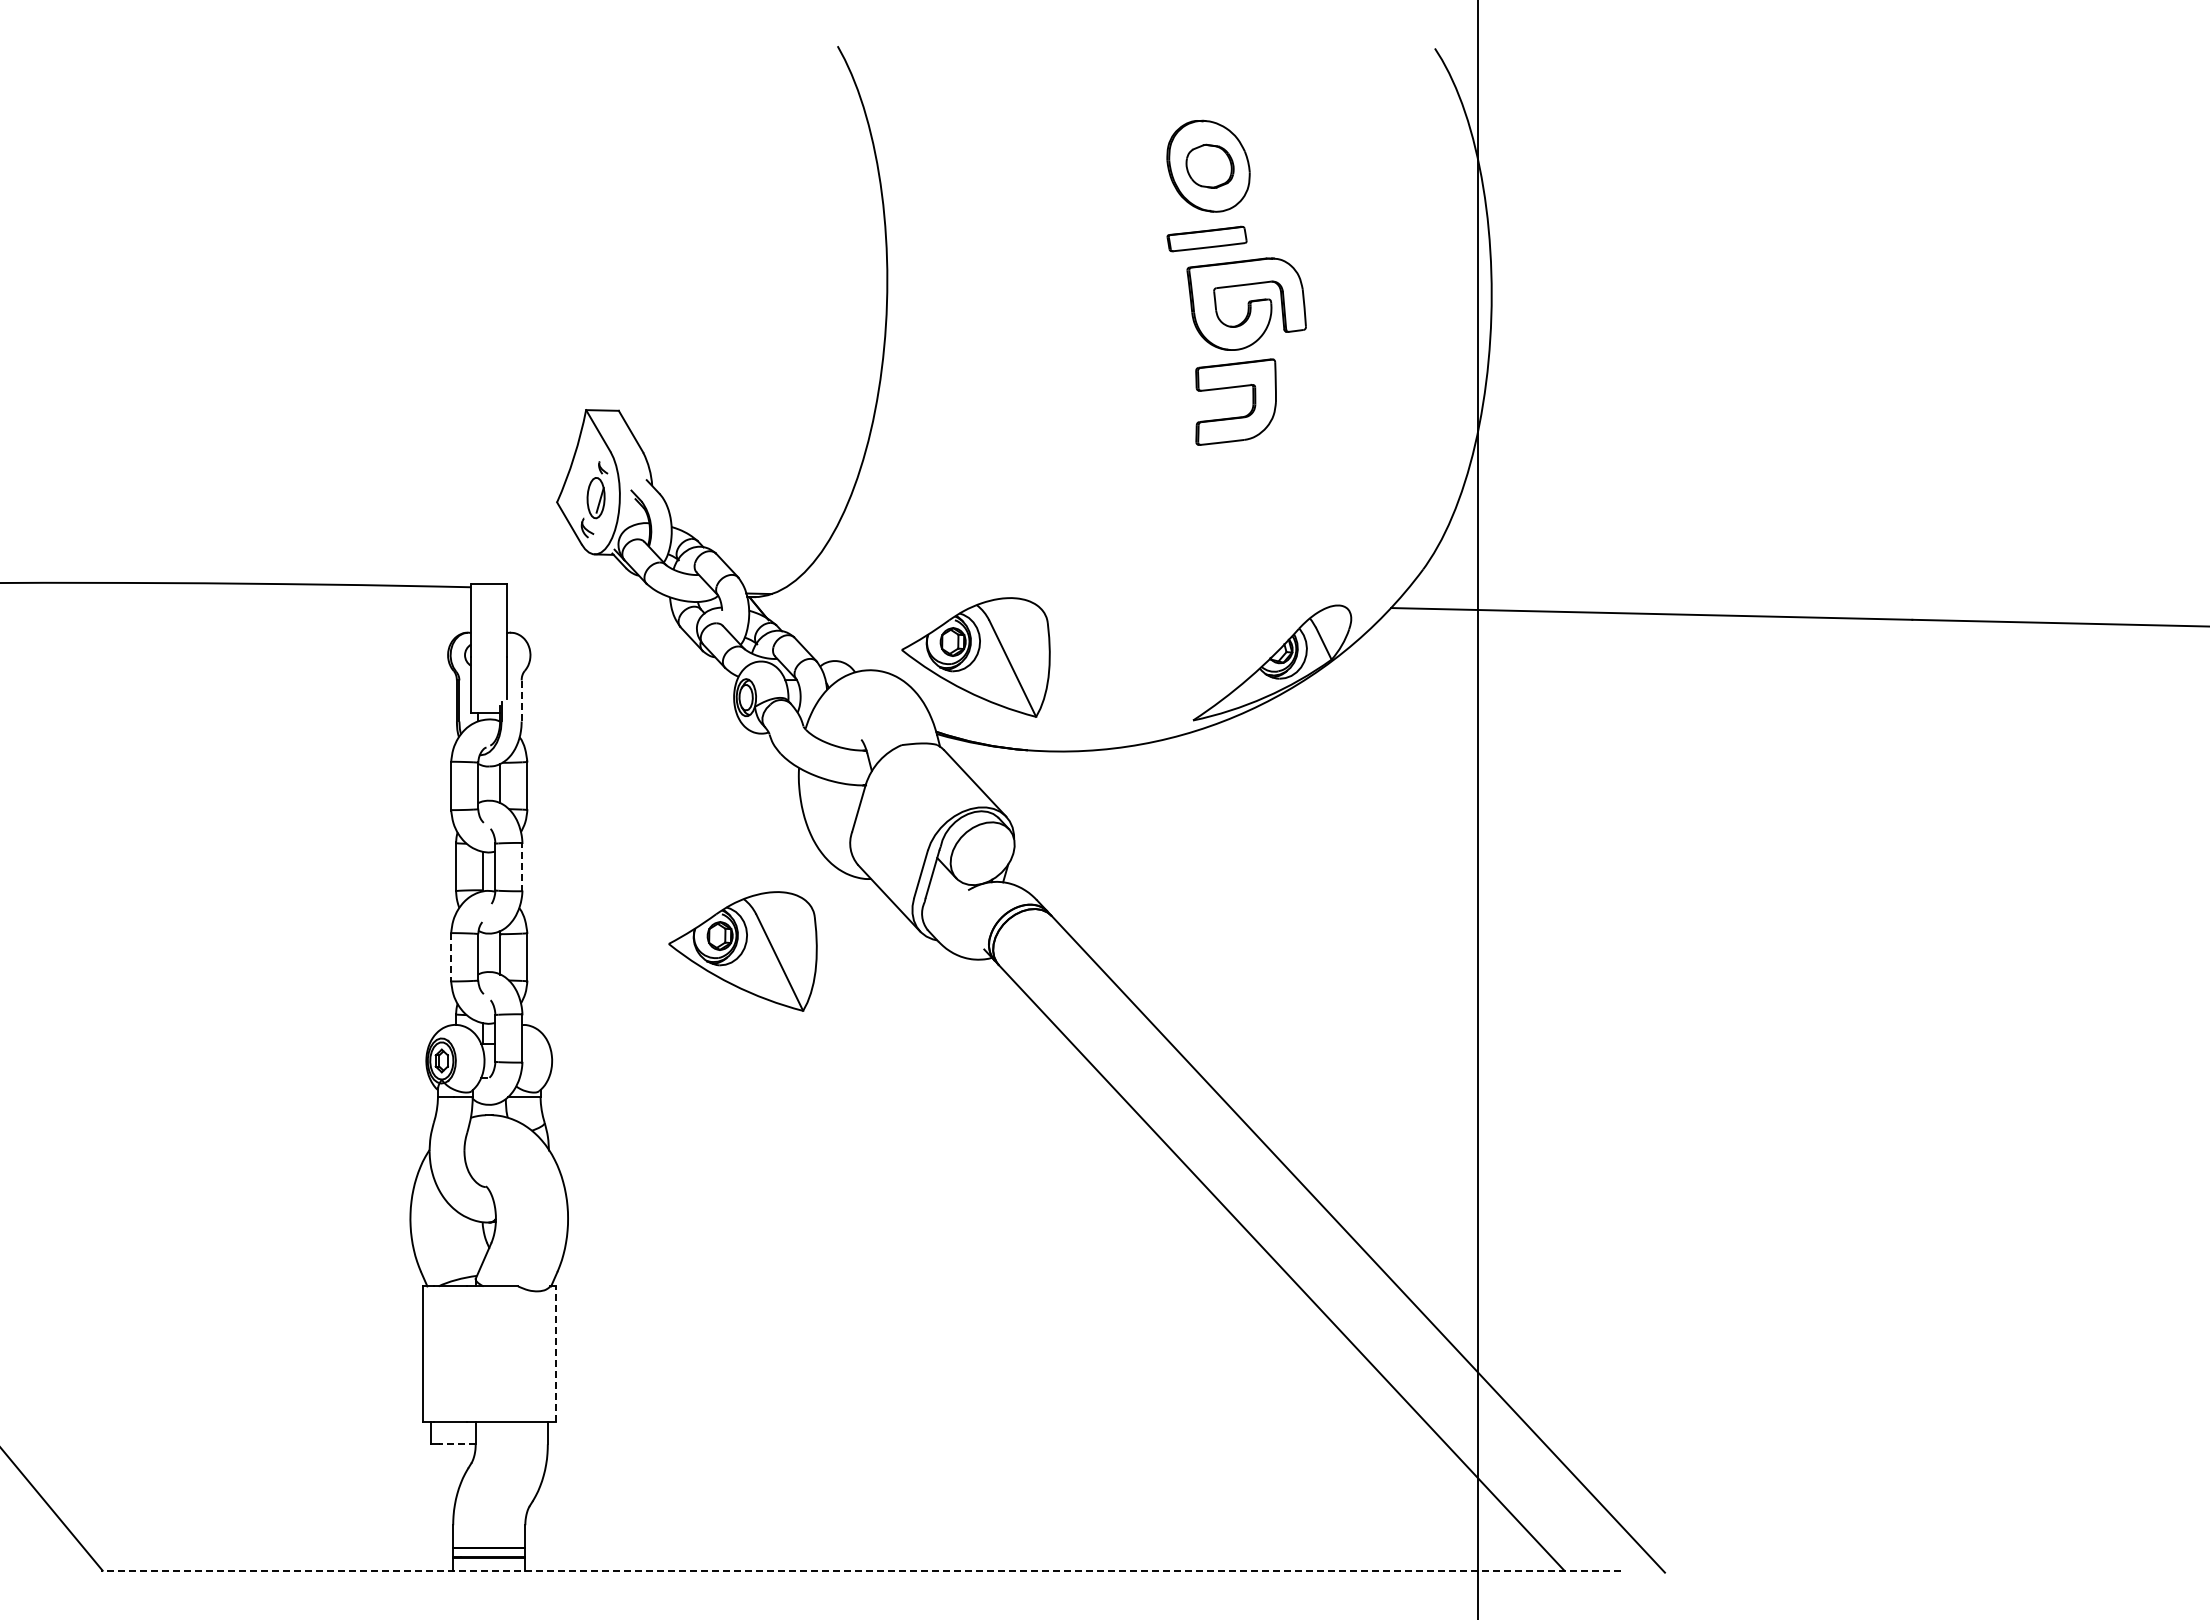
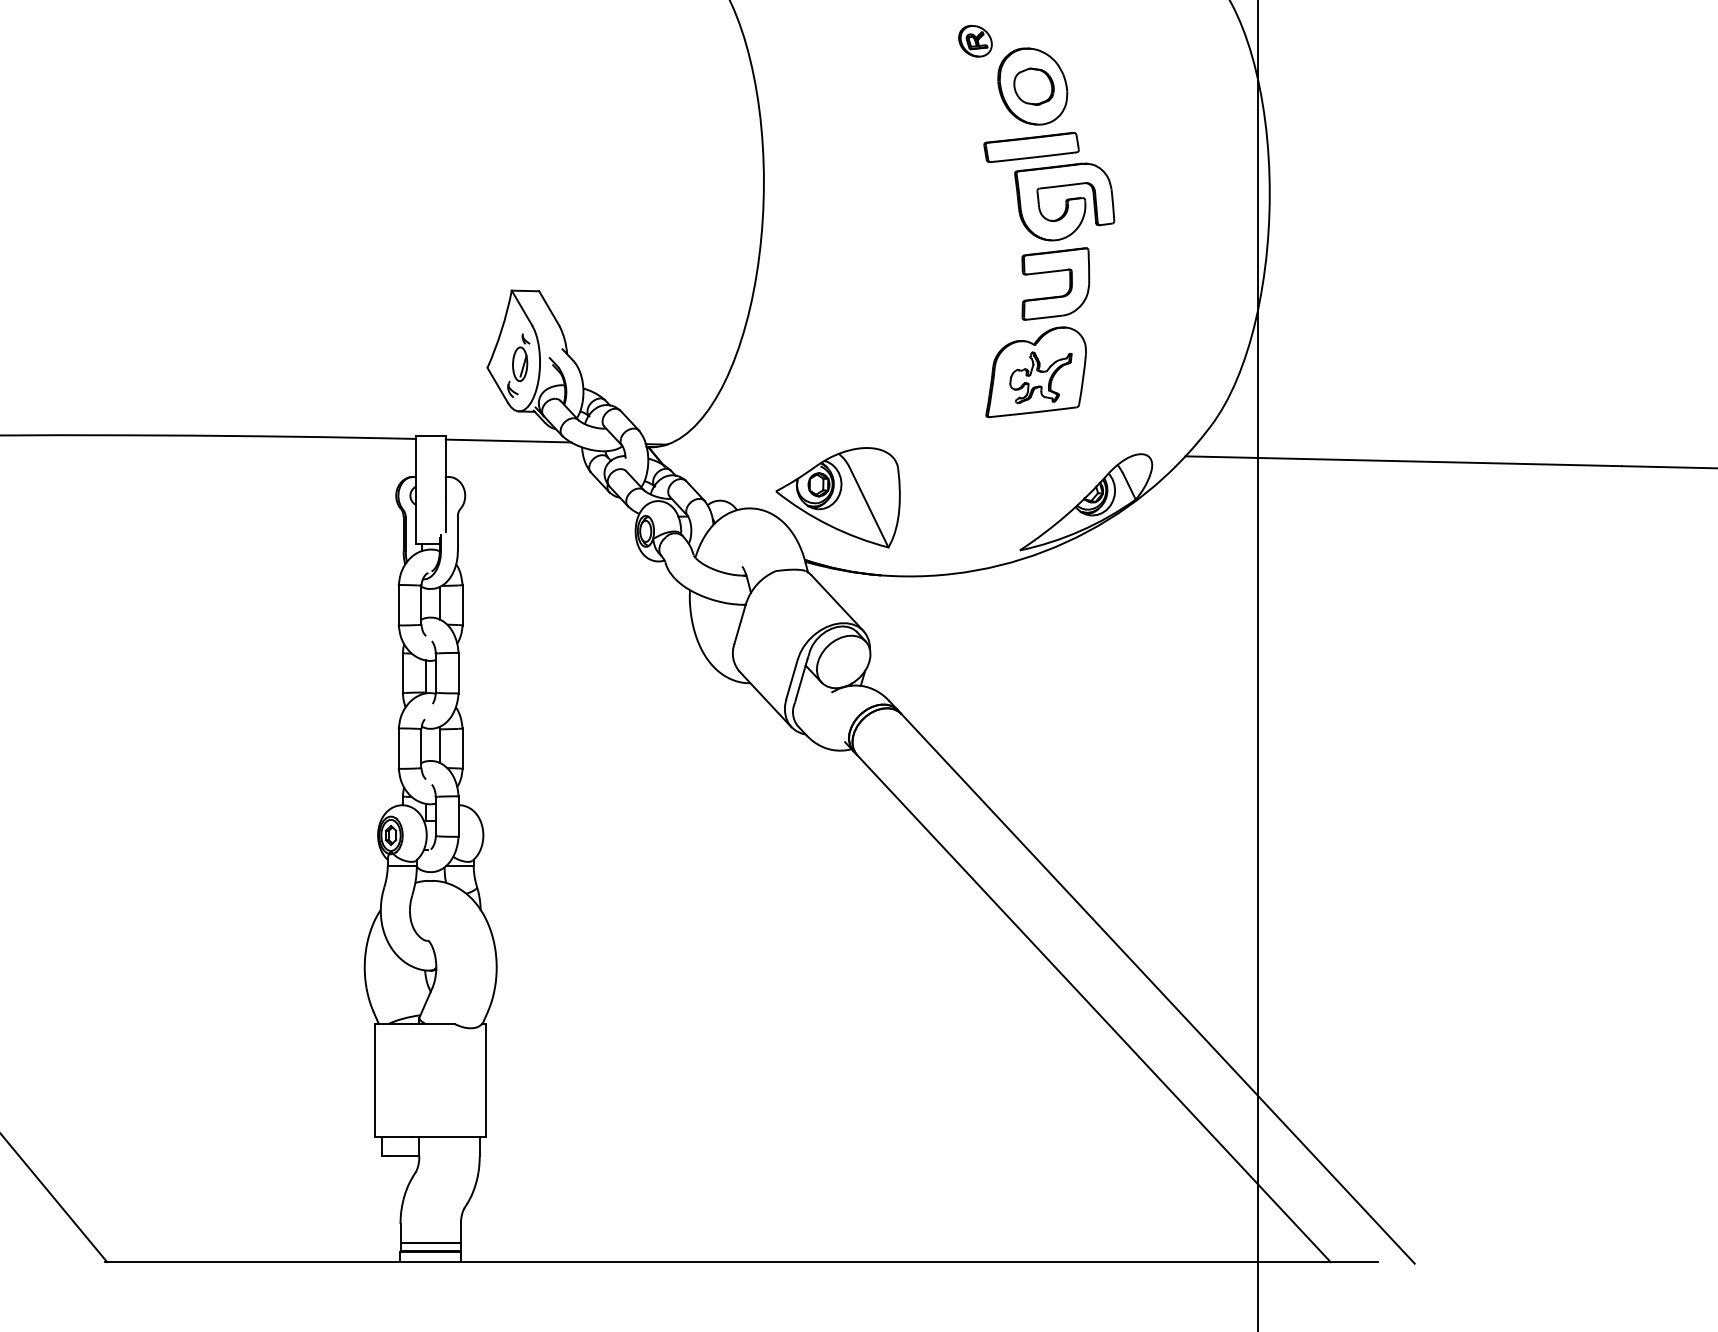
part: (1139, 111) -> (974, 40), added
part: (1206, 238) -> (1031, 147), size x1.43
part: (1212, 507) -> (1036, 372), added
line: (582, 589) -> (508, 440), added
line: (521, 700) -> (457, 533), dashed -> solid
line: (522, 866) -> (458, 672), dashed -> solid
part: (742, 951) -> (642, 743), removed
line: (451, 957) -> (399, 748), dashed -> solid
line: (555, 1354) -> (486, 1081), dashed -> solid
line: (457, 1444) -> (404, 1156), dashed -> solid
line: (860, 1570) -> (741, 1261), dashed -> solid

